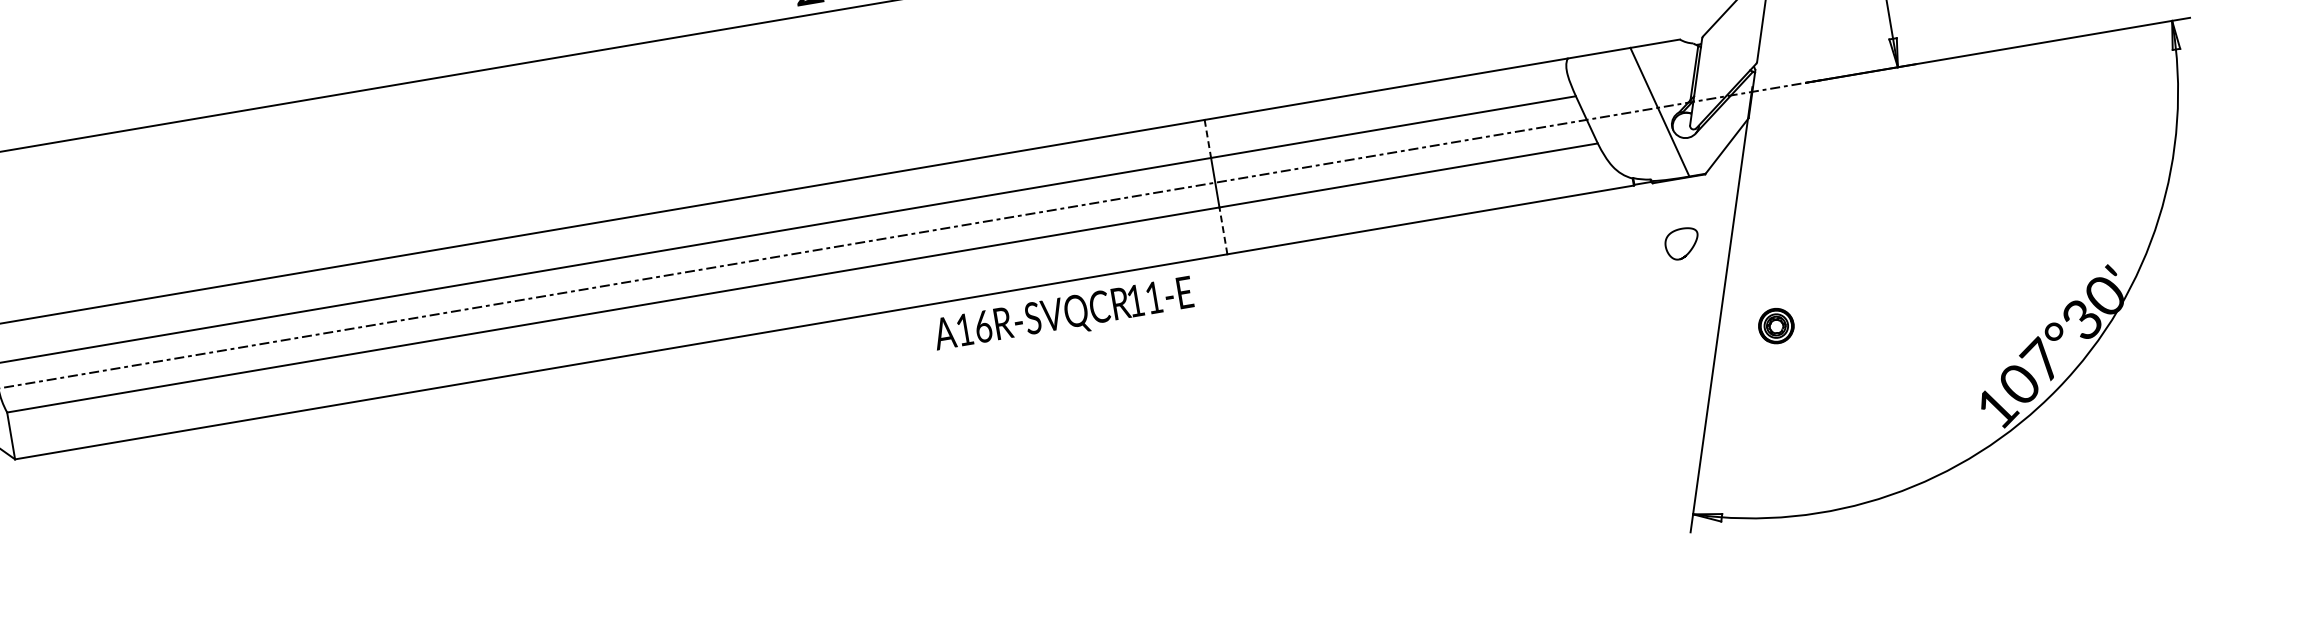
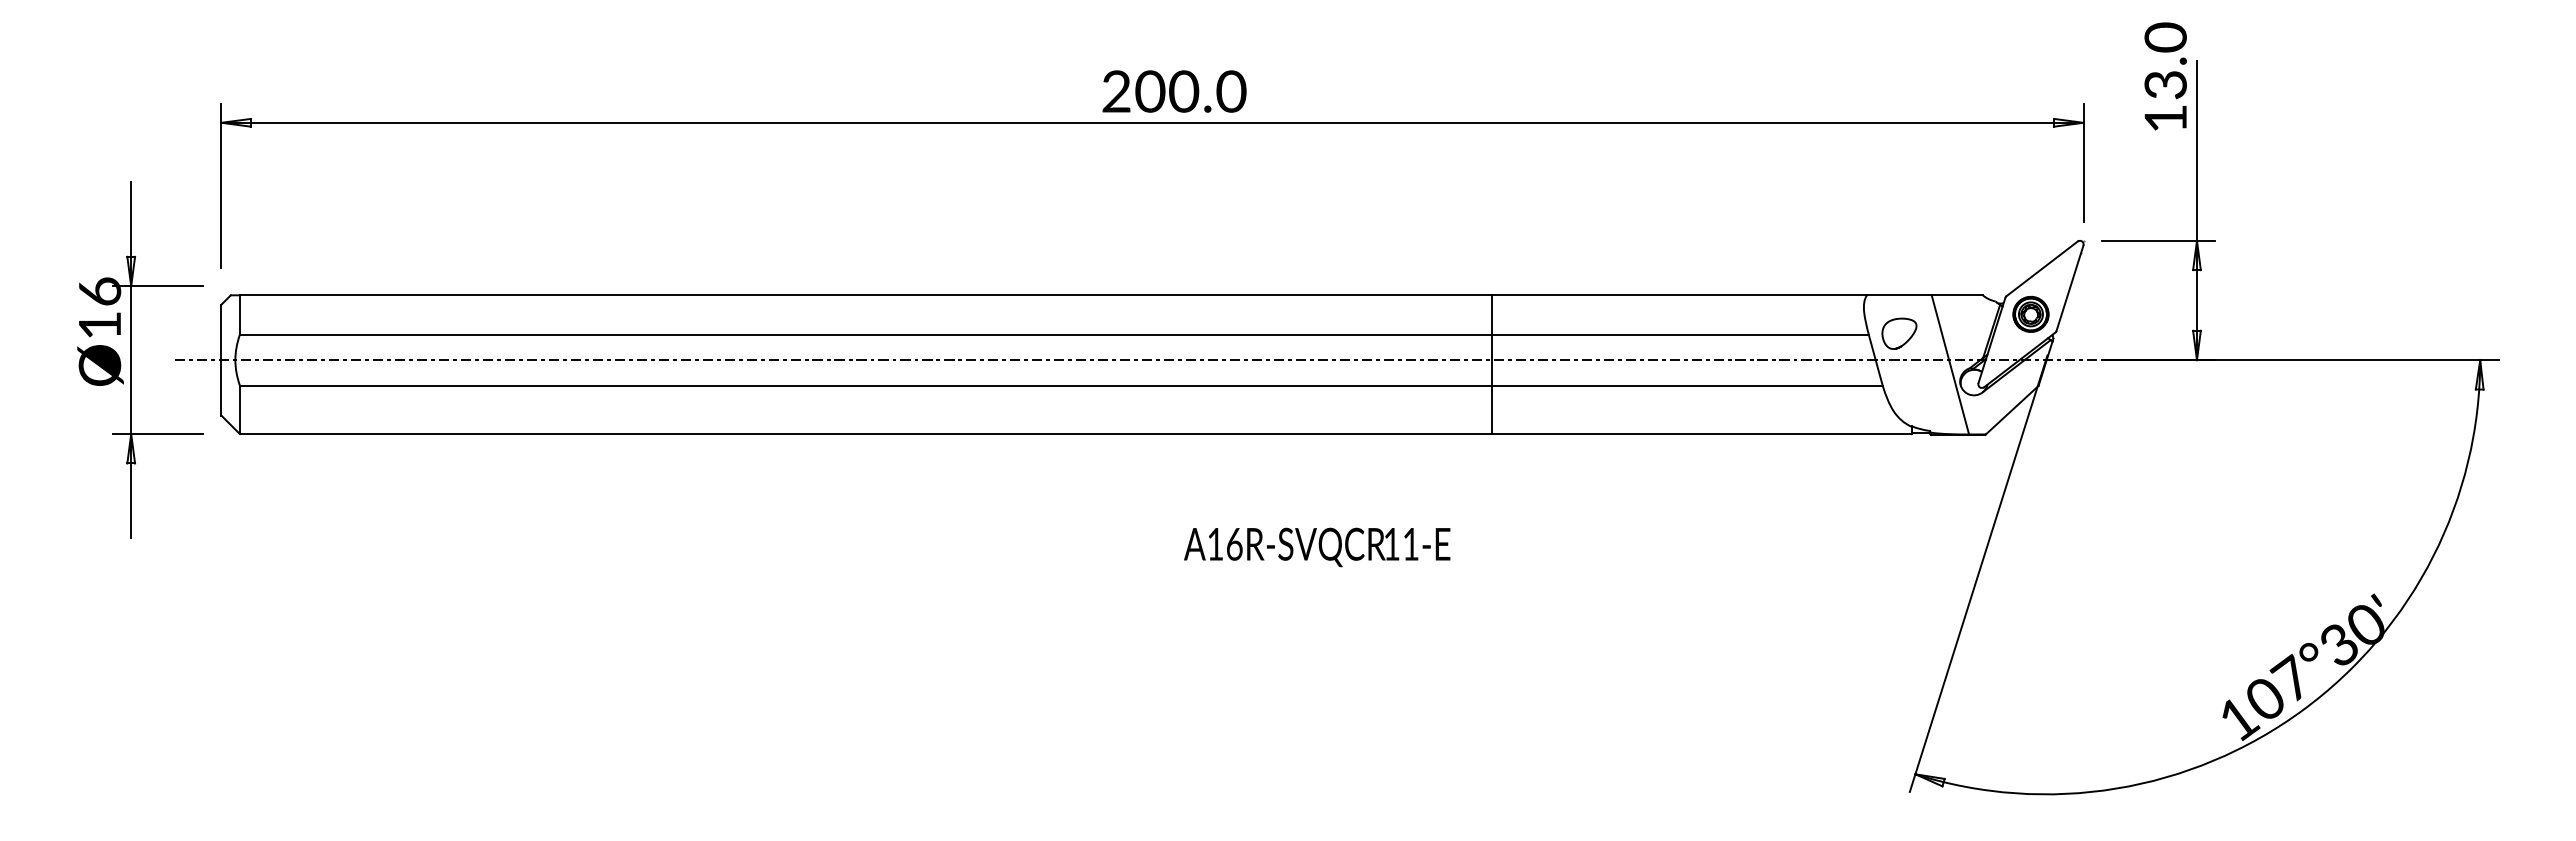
line: (1207, 138) -> (1491, 314), dashed -> solid
line: (1222, 230) -> (1491, 409), dashed -> solid
curve: (1690, 249) -> (1906, 340), moved
text: (1064, 316) -> (1317, 547), moved
part: (1775, 326) -> (2030, 314), moved

